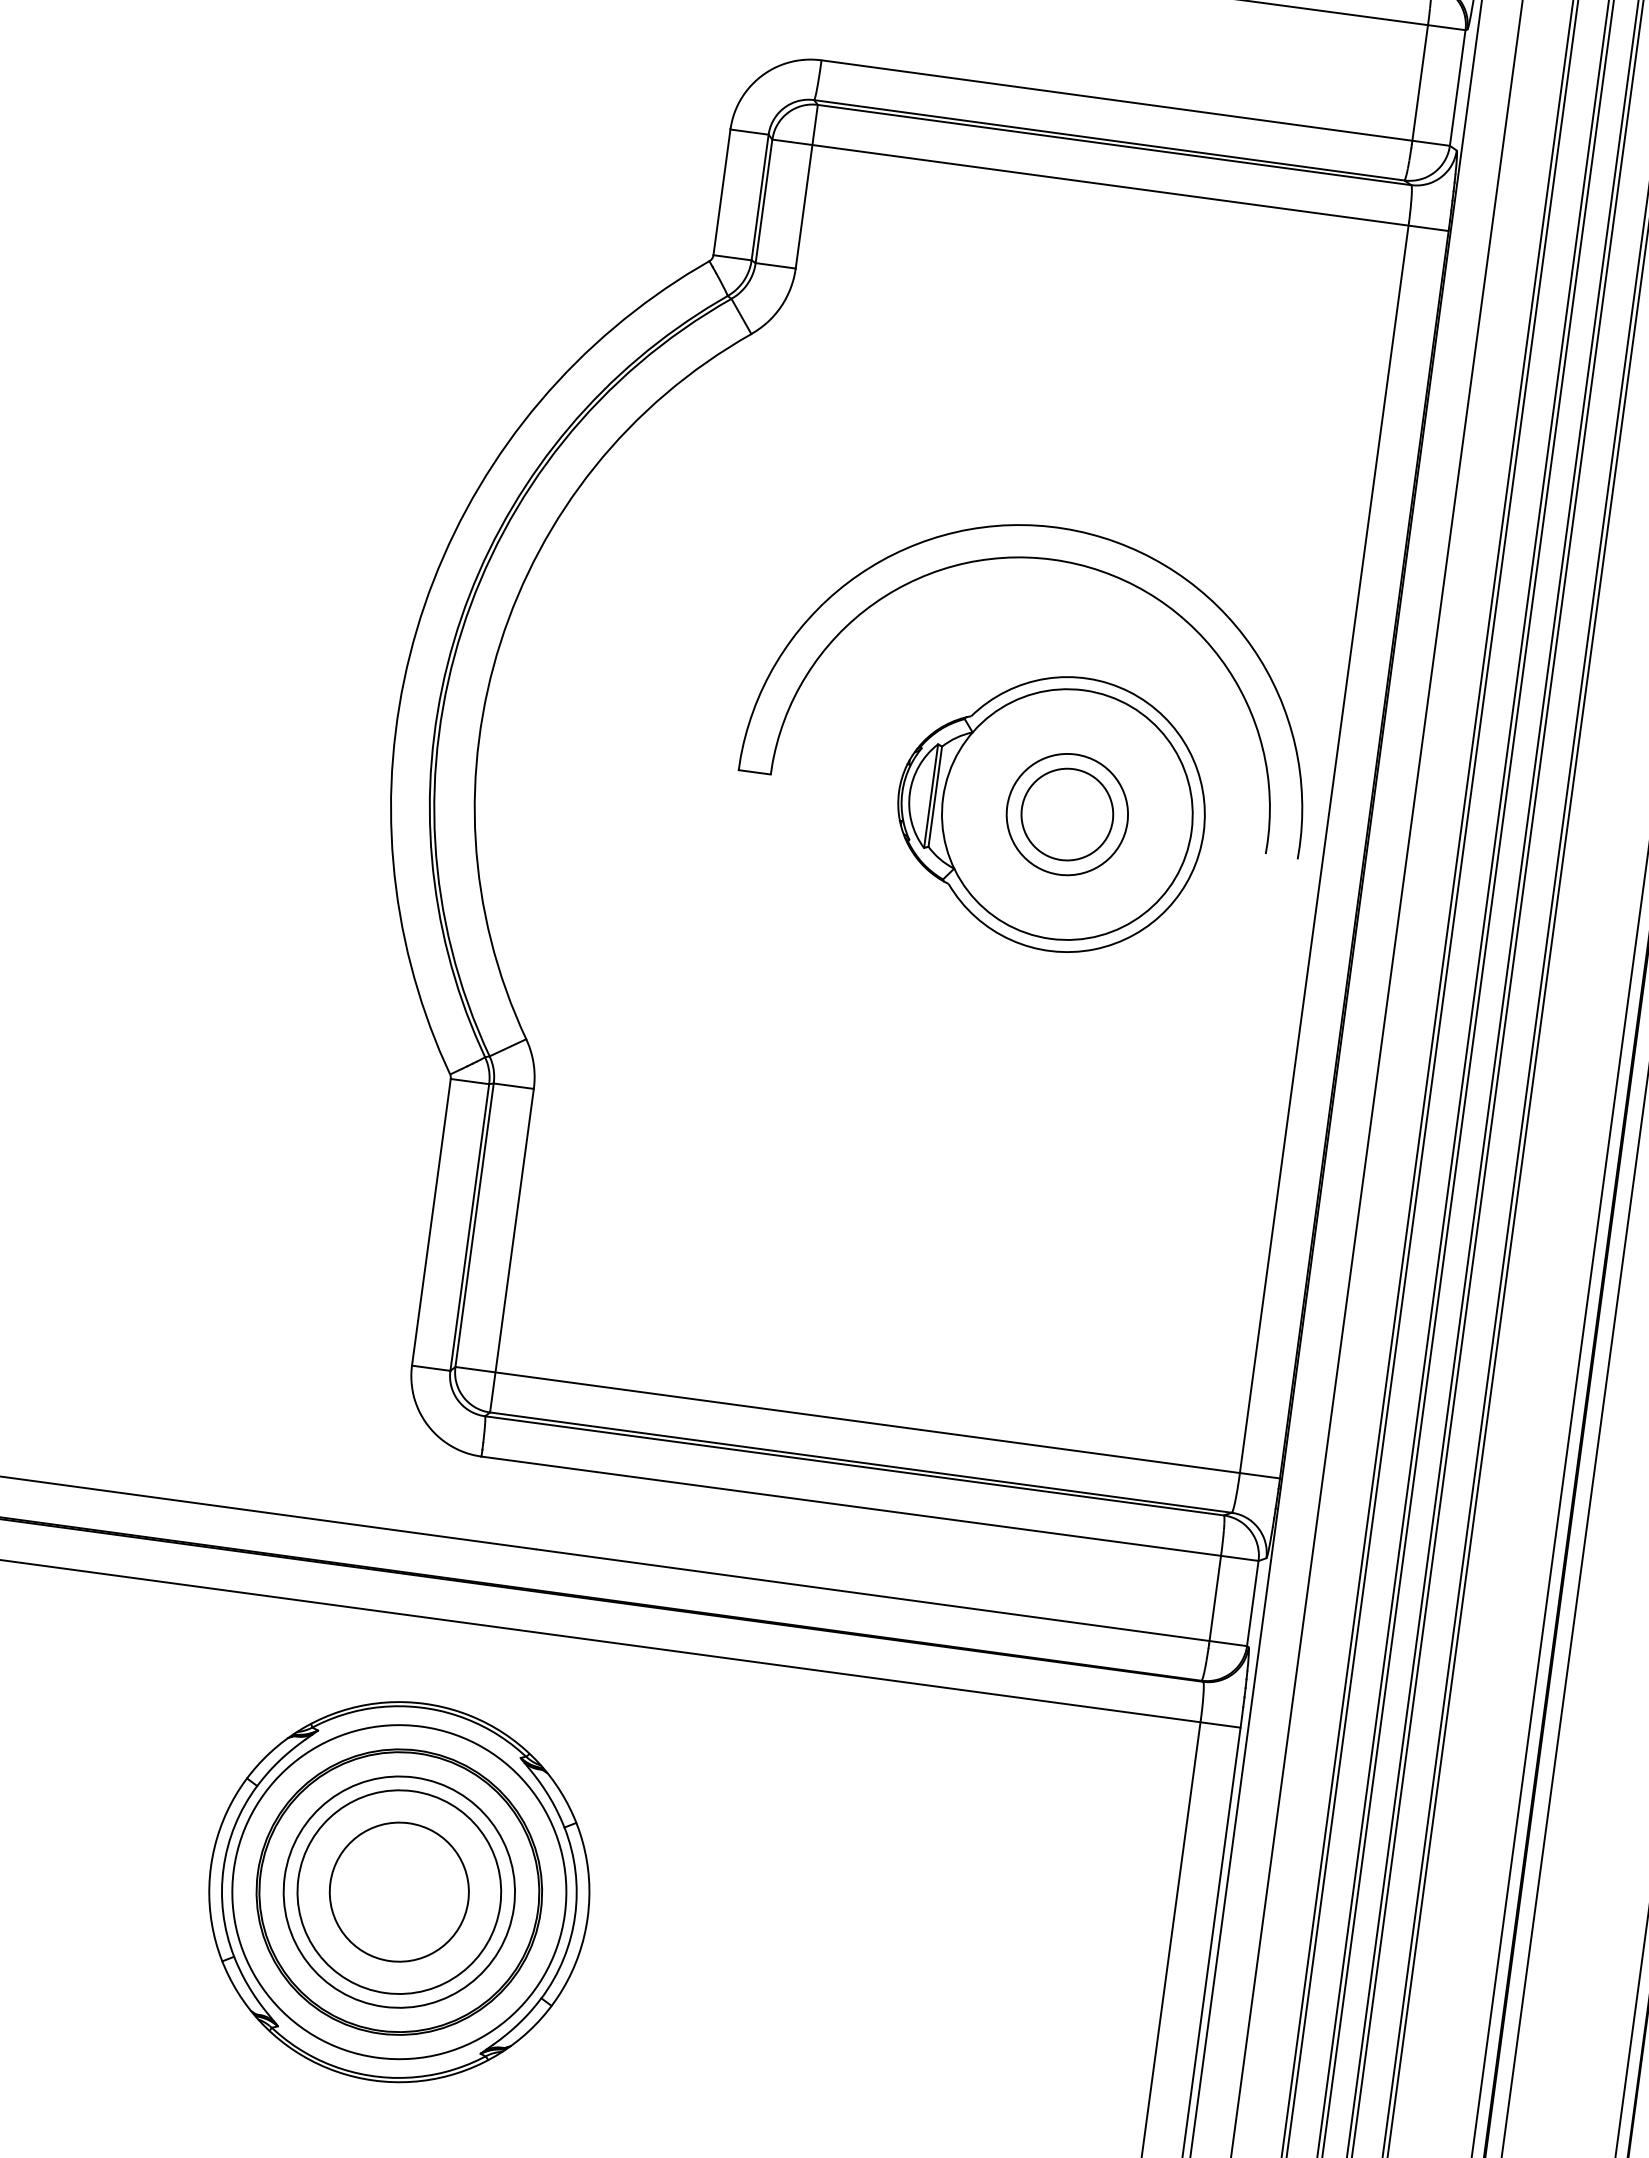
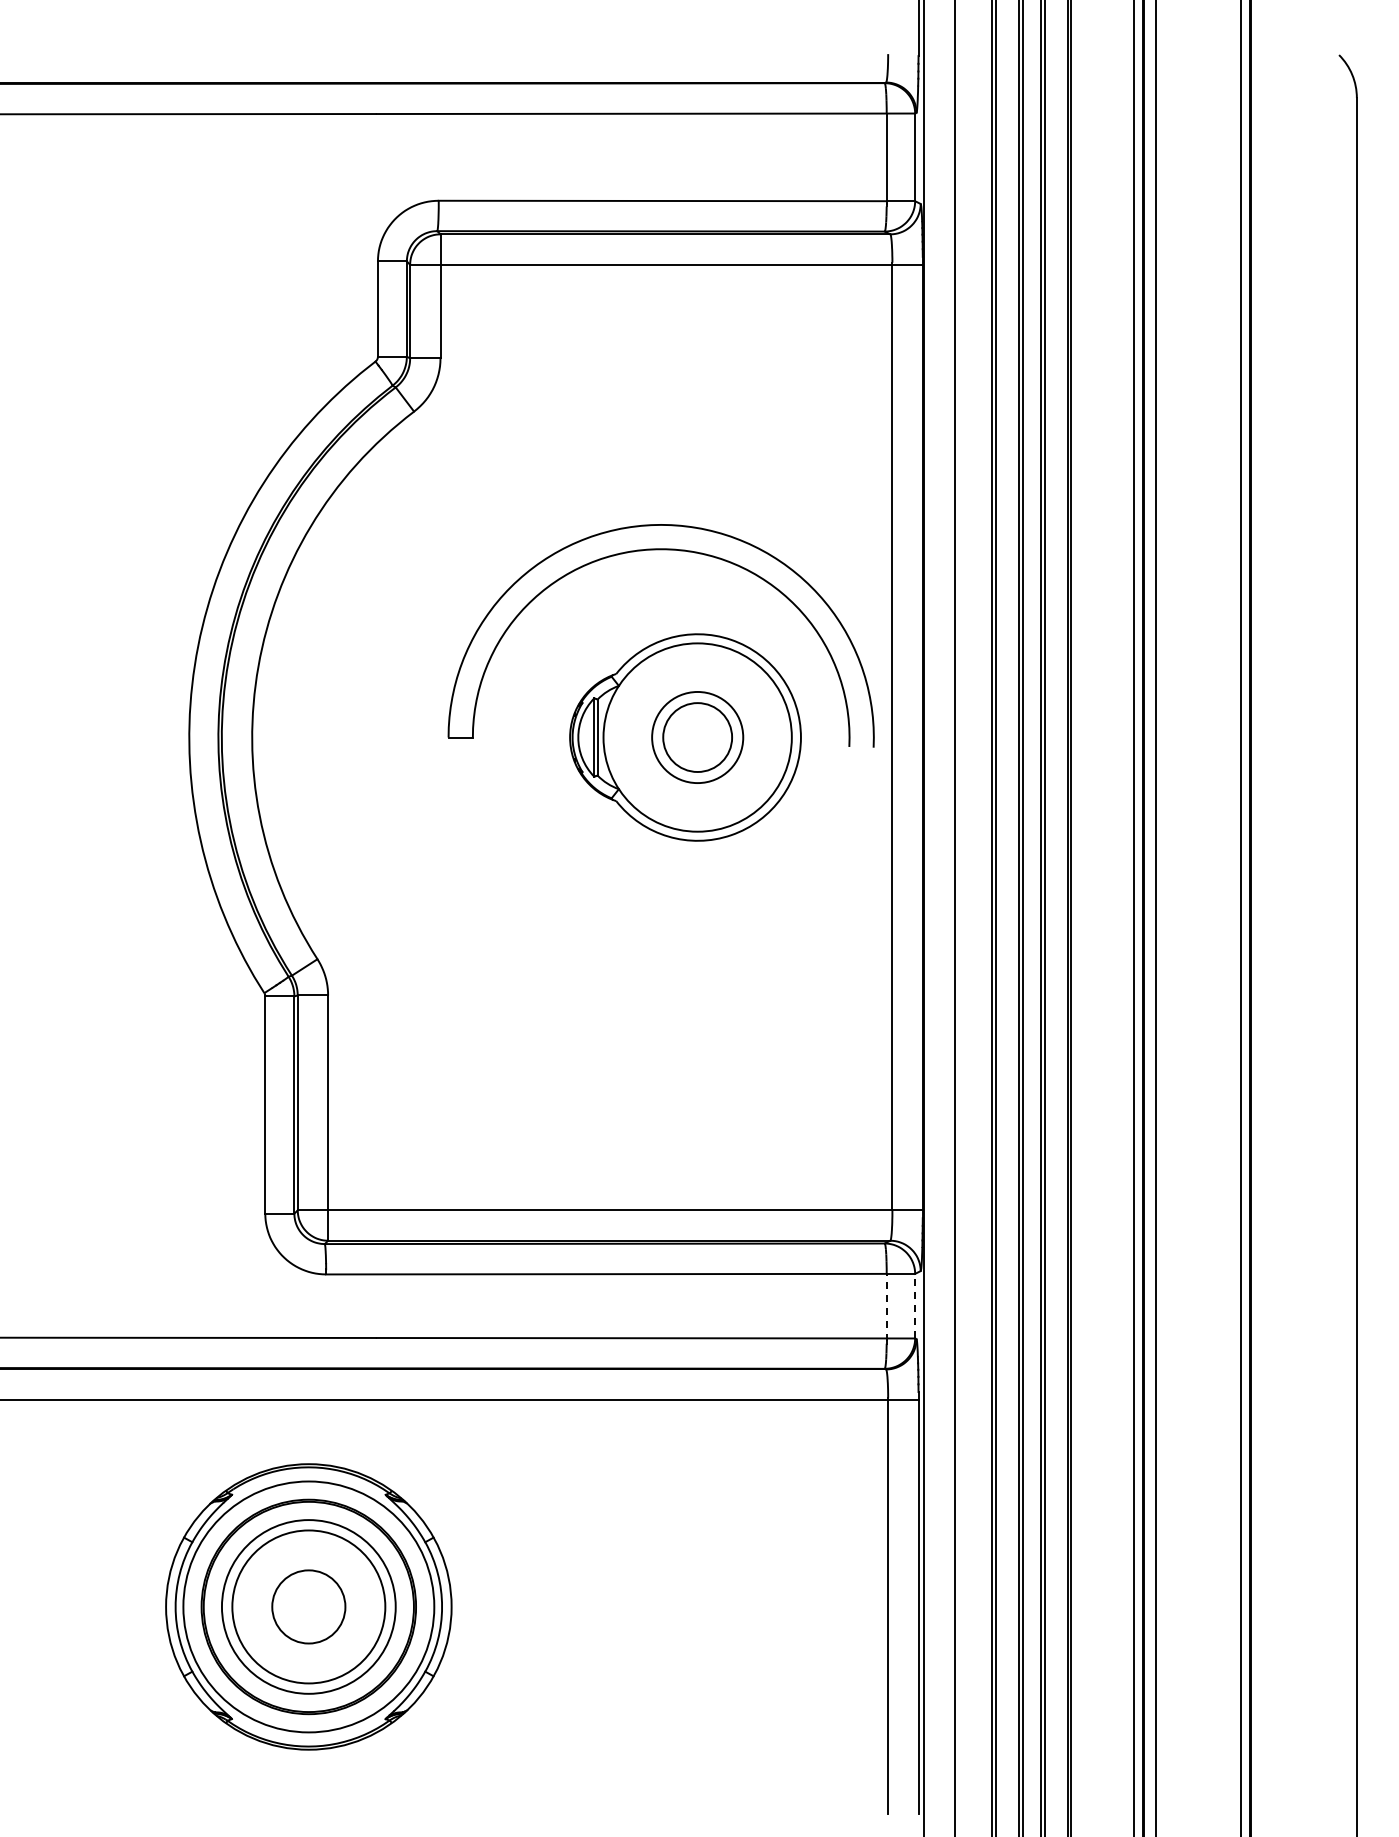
line: (1214, 1600) -> (886, 1307), solid -> dashed
line: (1253, 1602) -> (915, 1305), solid -> dashed
circle: (398, 1891) -> (308, 1606), size x0.7

